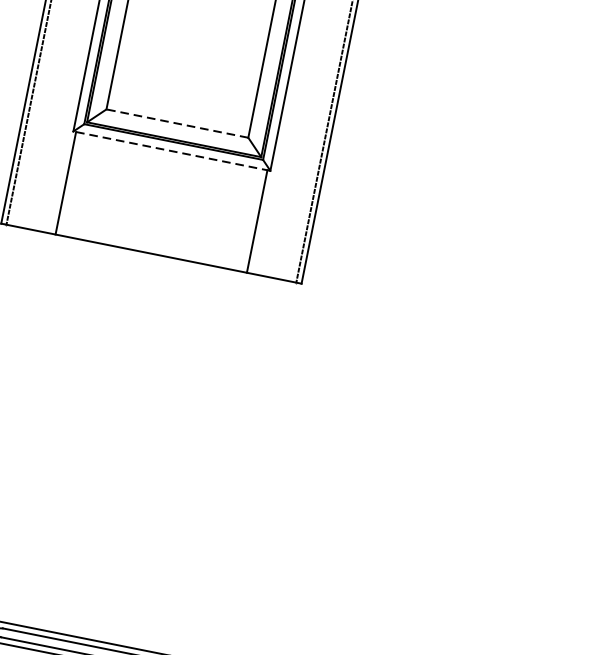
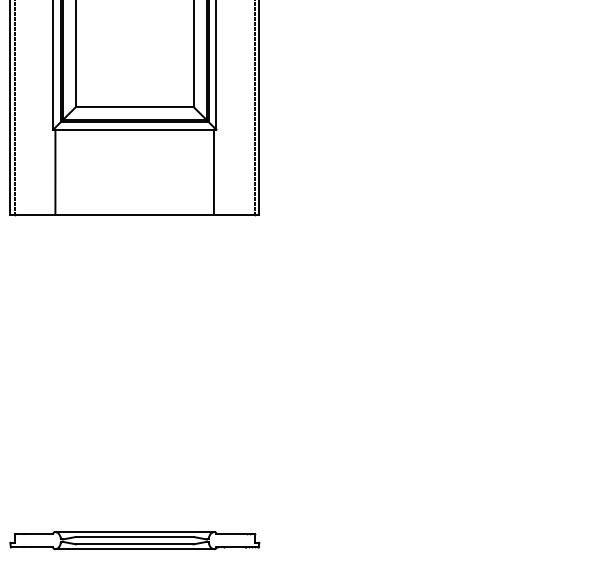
line: (177, 122) -> (134, 106), dashed -> solid
line: (171, 150) -> (134, 129), dashed -> solid

